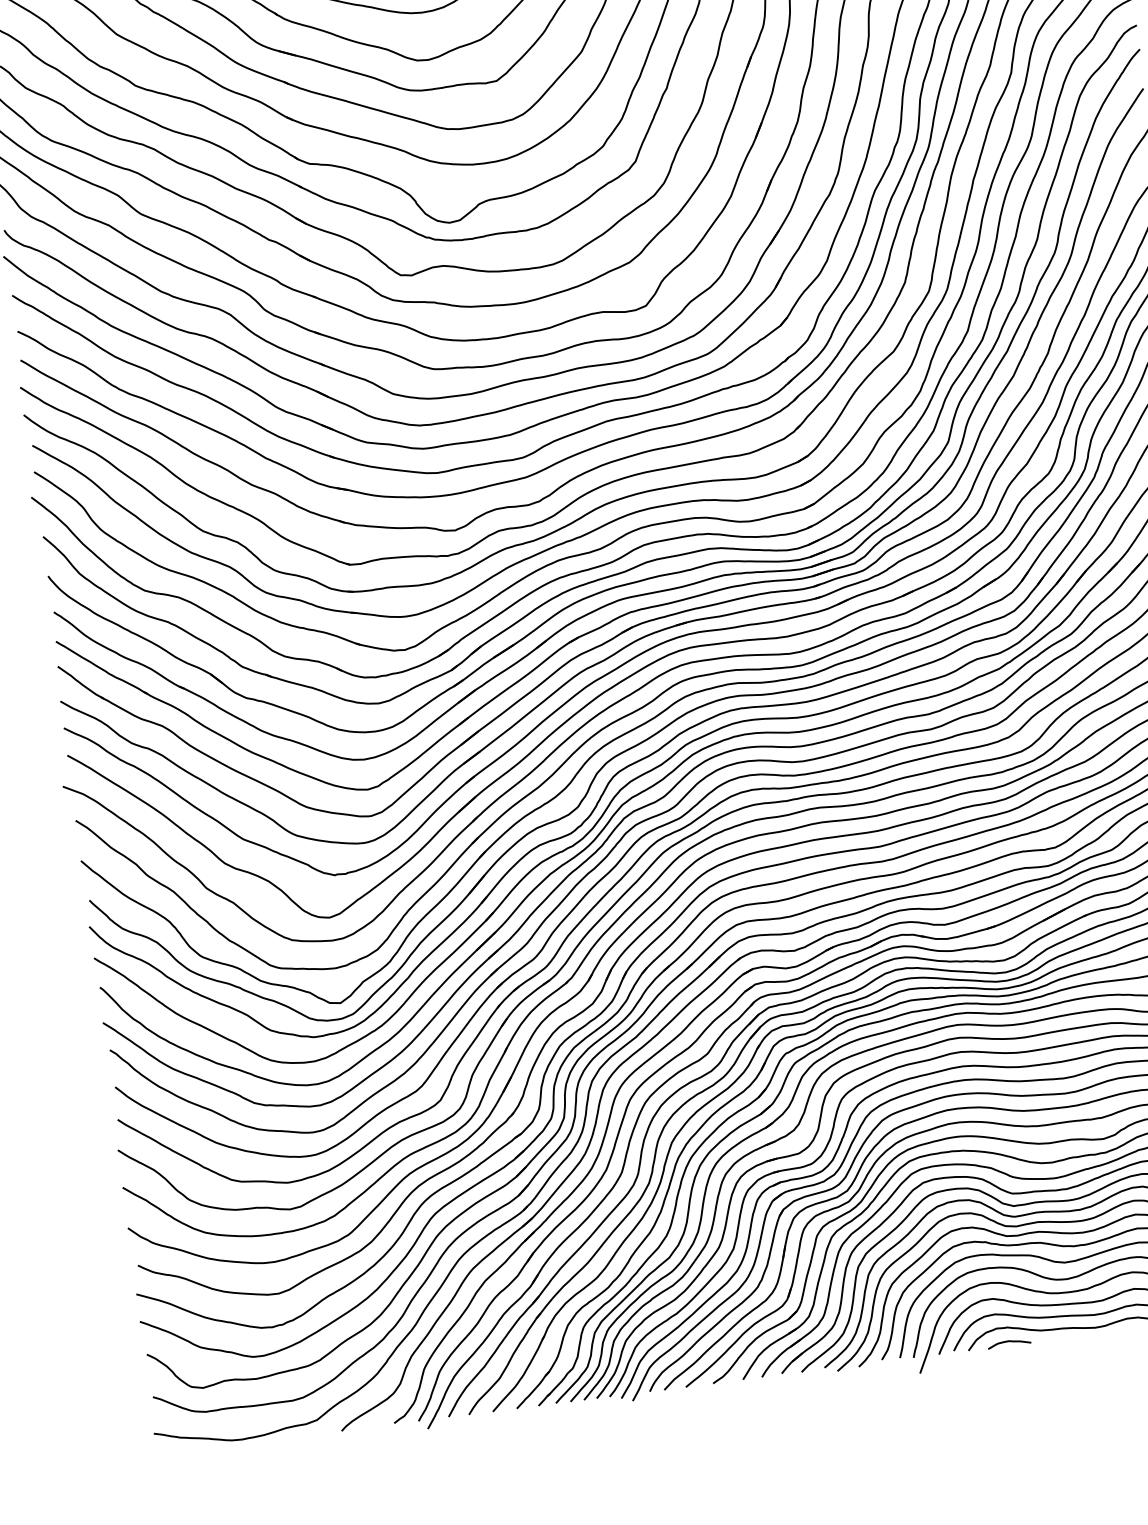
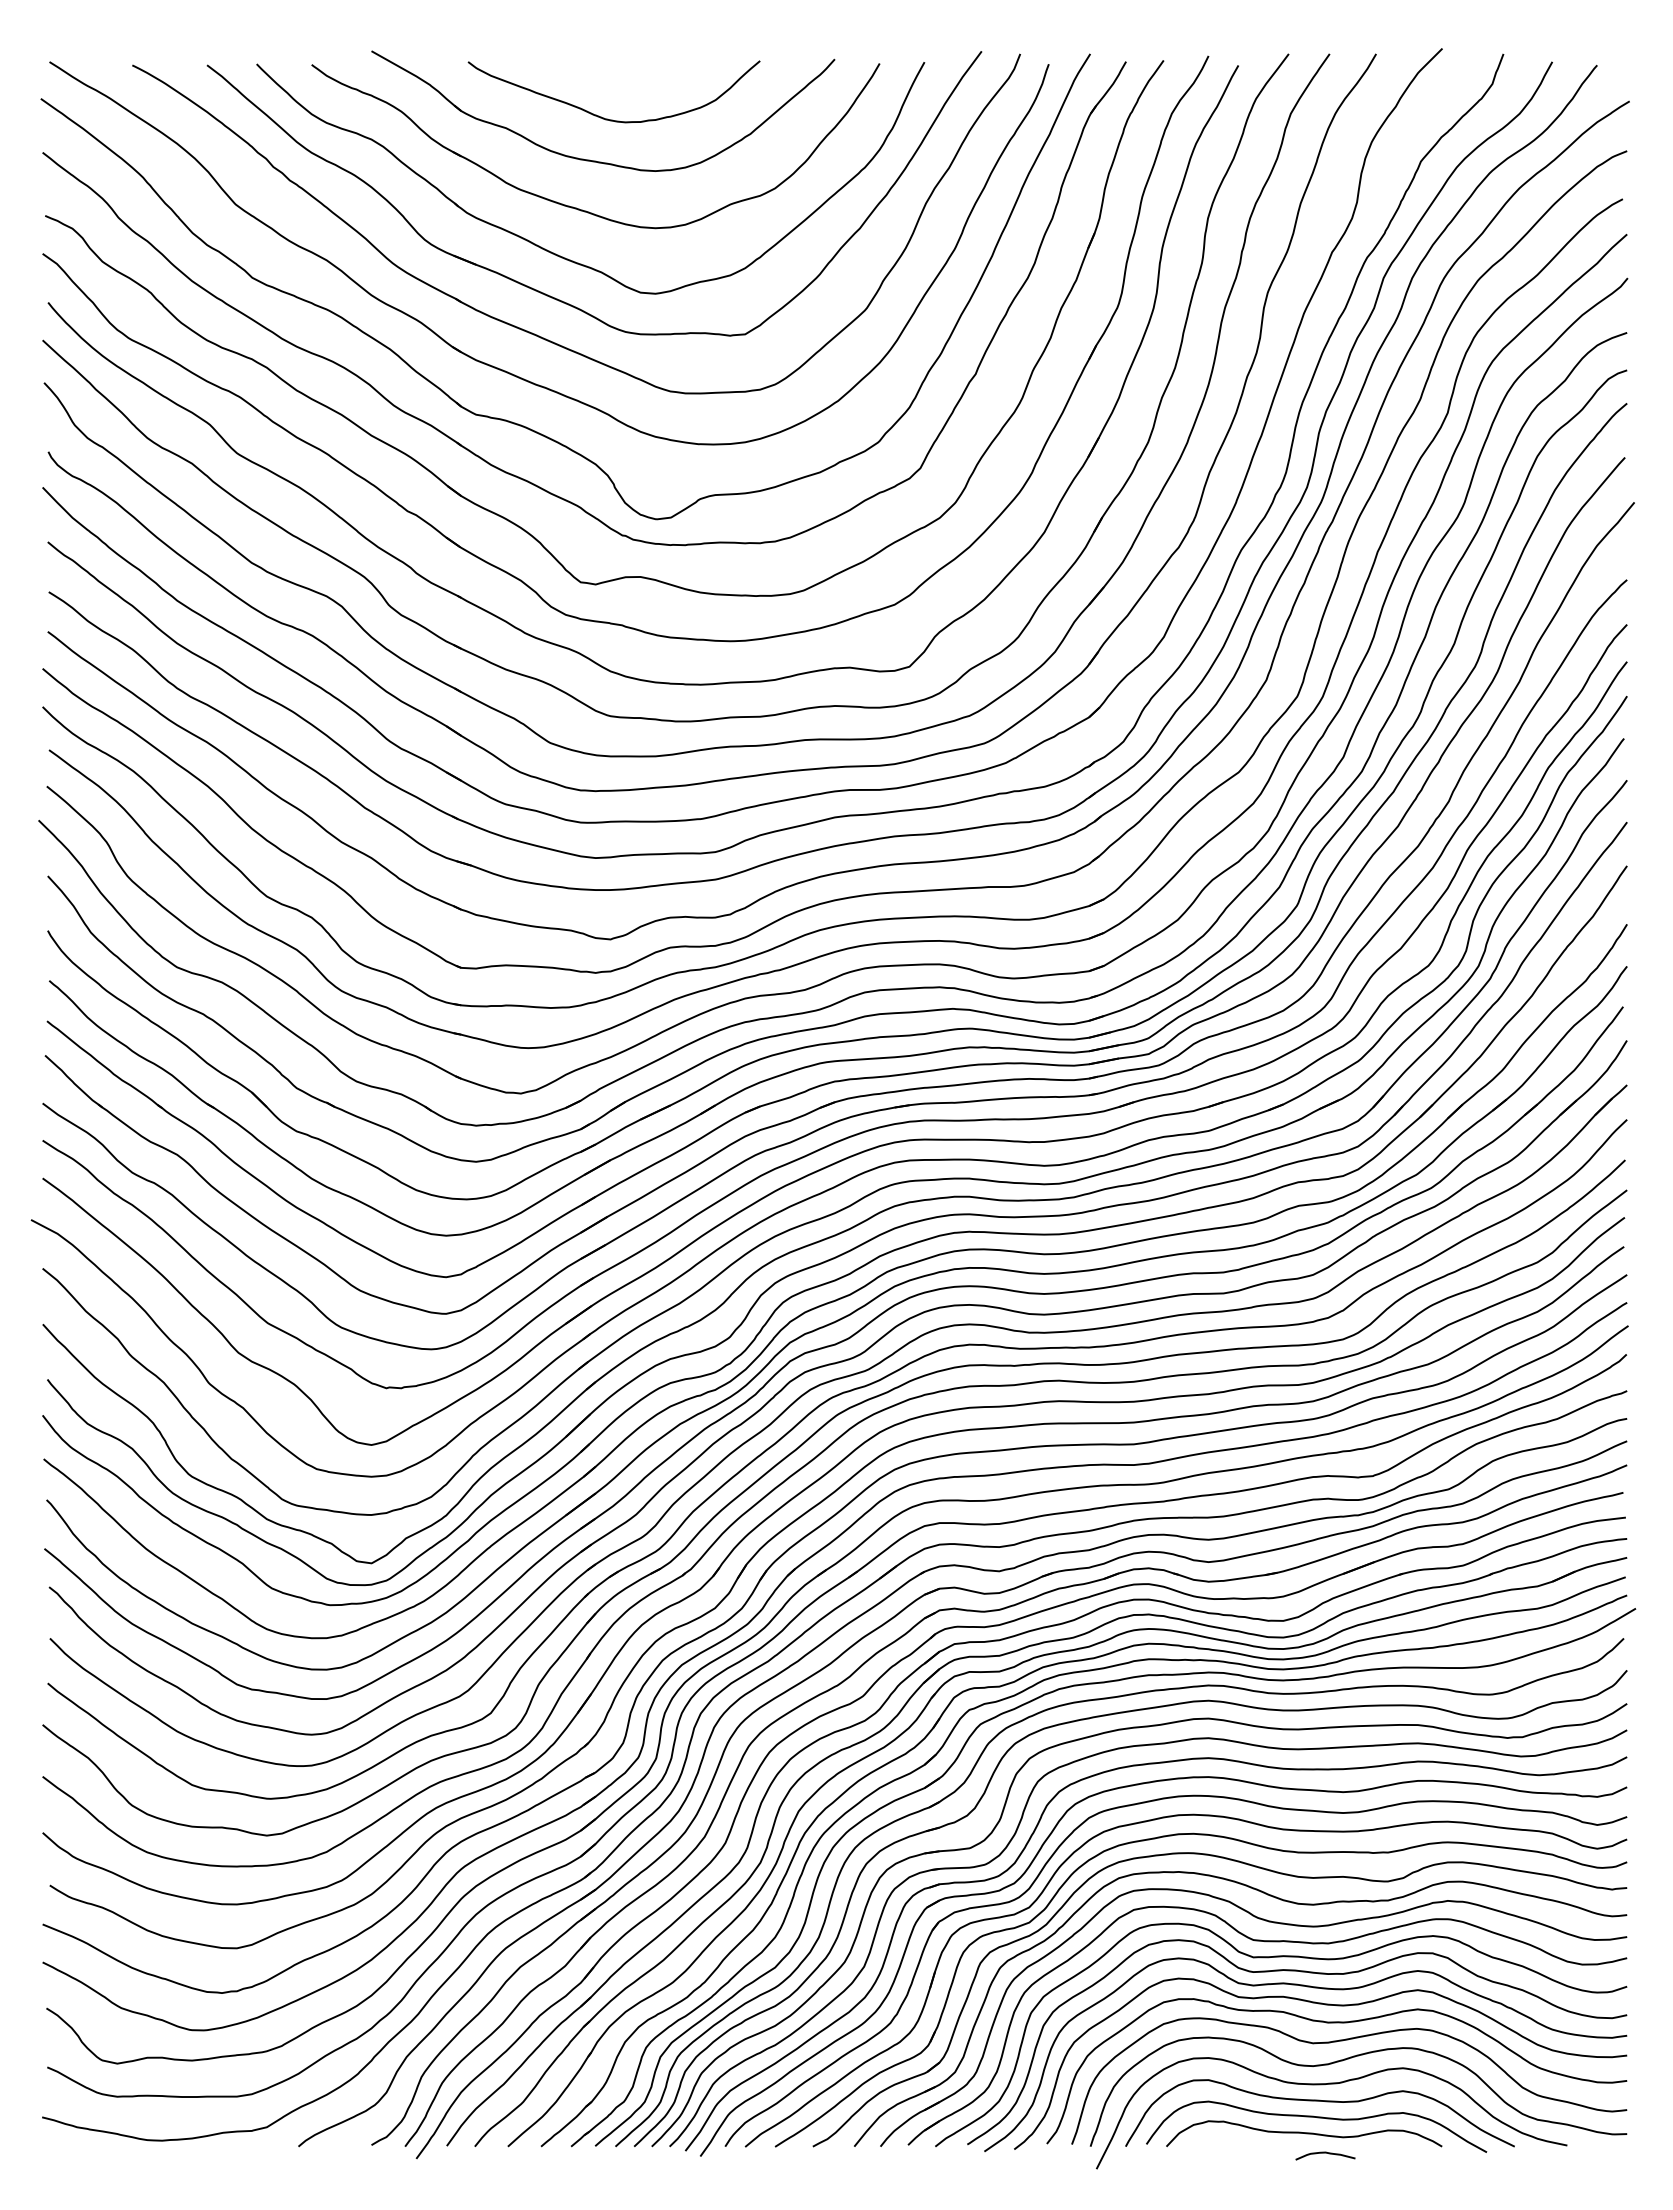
curve: (1009, 1341) -> (1325, 2153), moved

